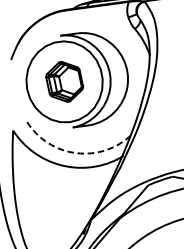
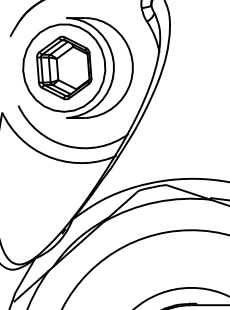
part: (64, 81) -> (64, 67), size x1.43
arc: (76, 153) -> (66, 146), dashed -> solid

